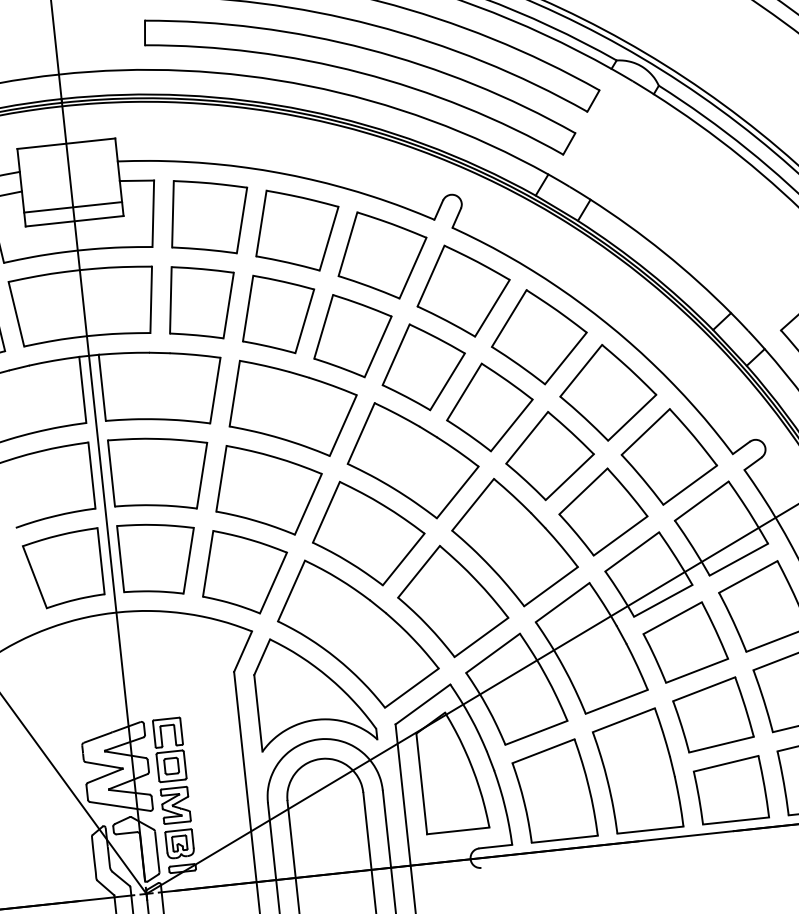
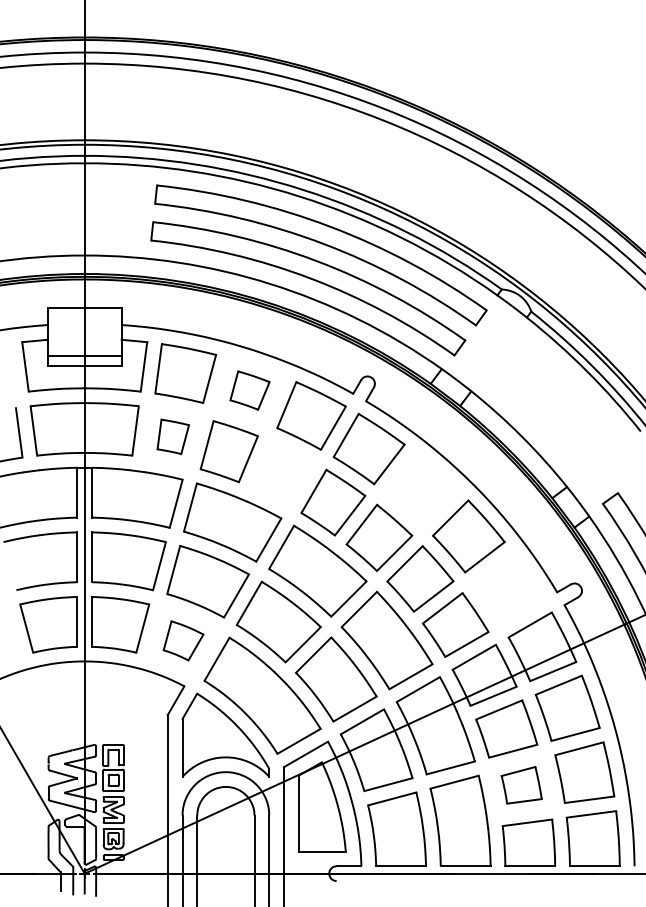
part: (296, 230) -> (249, 390), size x0.6
part: (202, 301) -> (173, 436), size x0.6
part: (351, 335) -> (282, 473), removed
part: (538, 336) -> (421, 489), removed
part: (669, 455) -> (509, 588), removed
part: (244, 570) -> (183, 640), size x0.6
part: (712, 715) -> (521, 785), size x0.7

